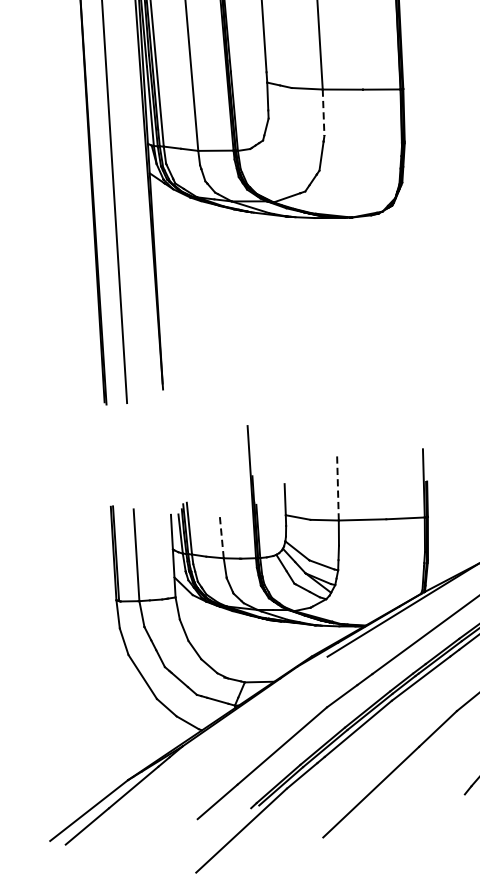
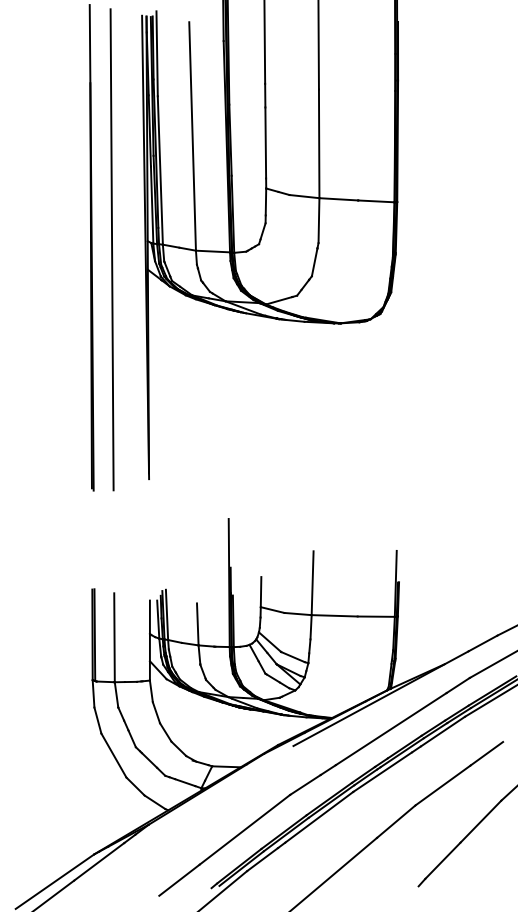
line: (323, 113) -> (318, 221), dashed -> solid
line: (337, 487) -> (312, 583), dashed -> solid
line: (221, 535) -> (197, 623), dashed -> solid

